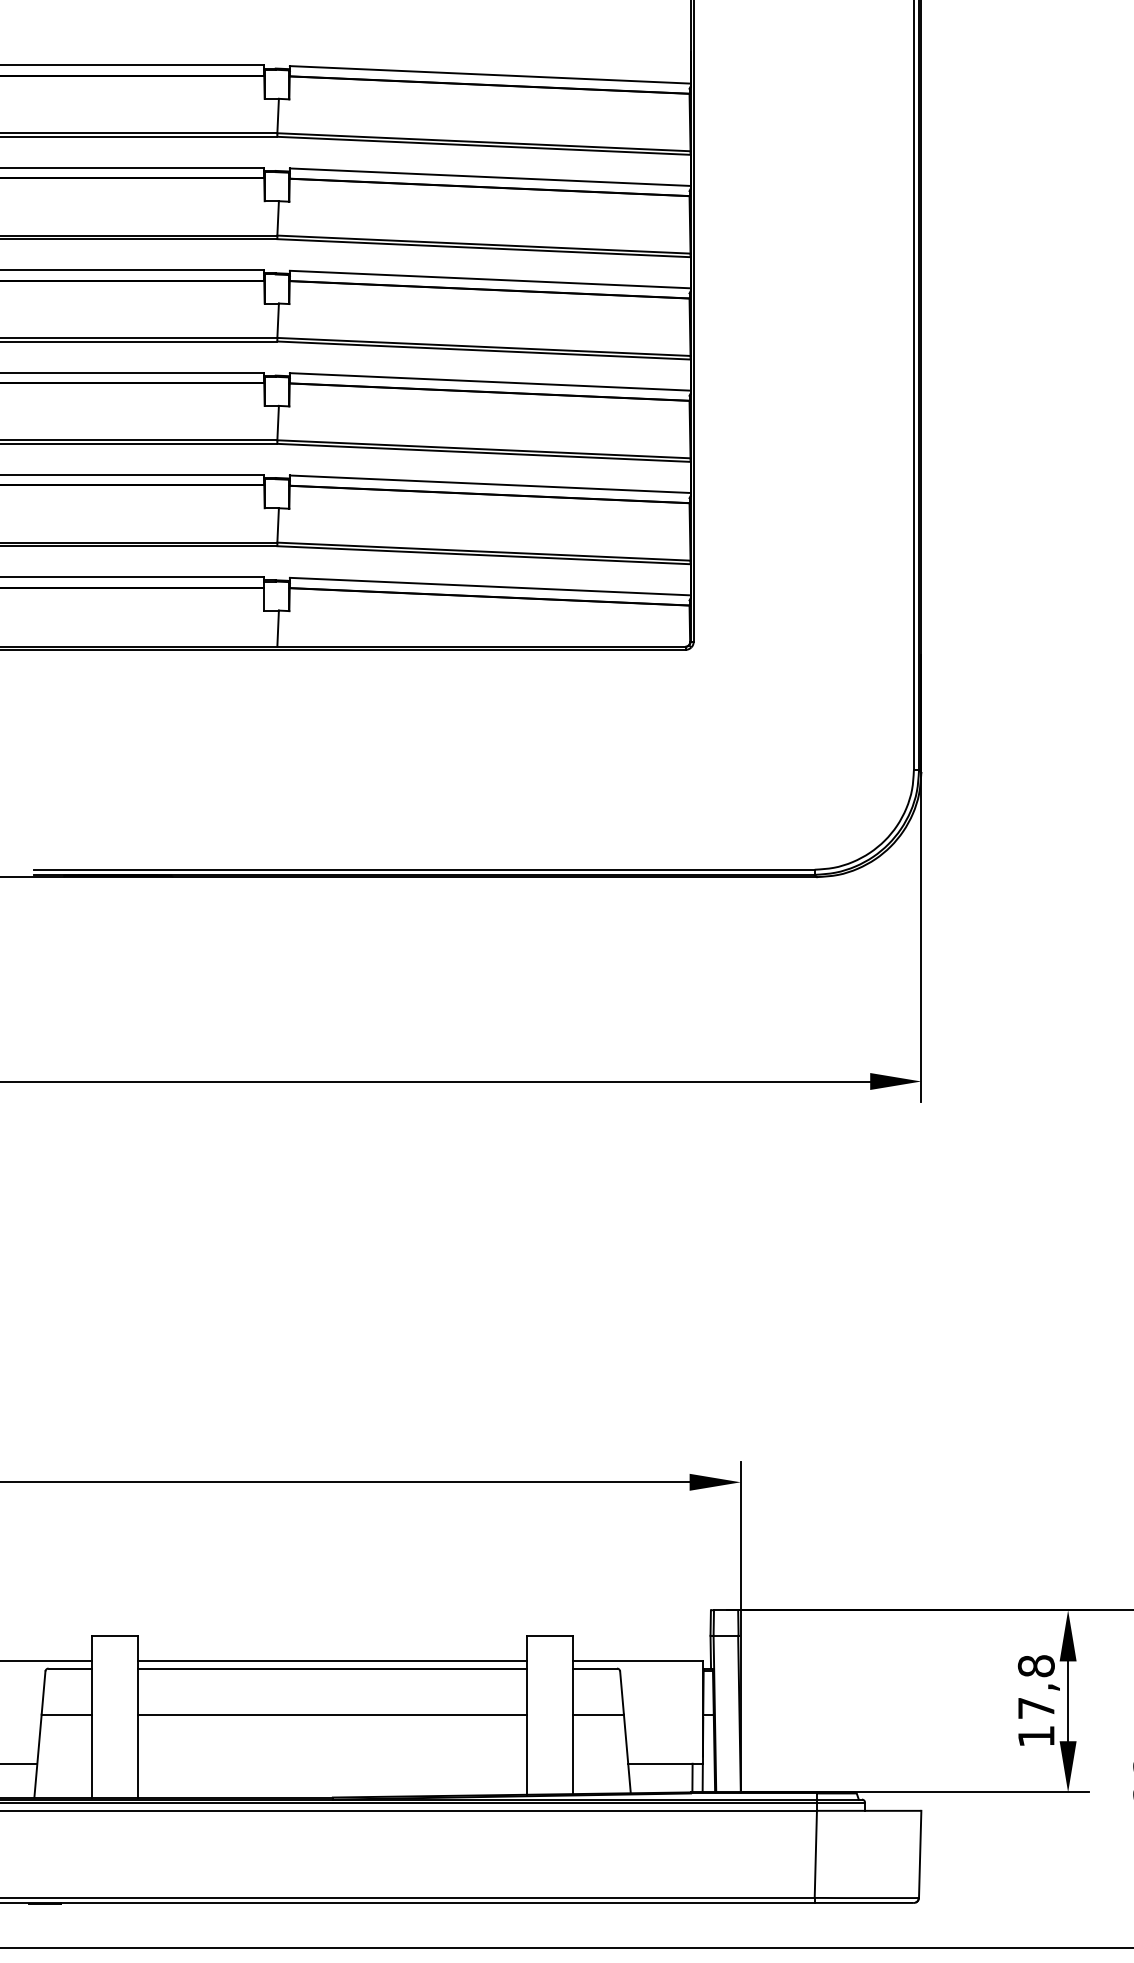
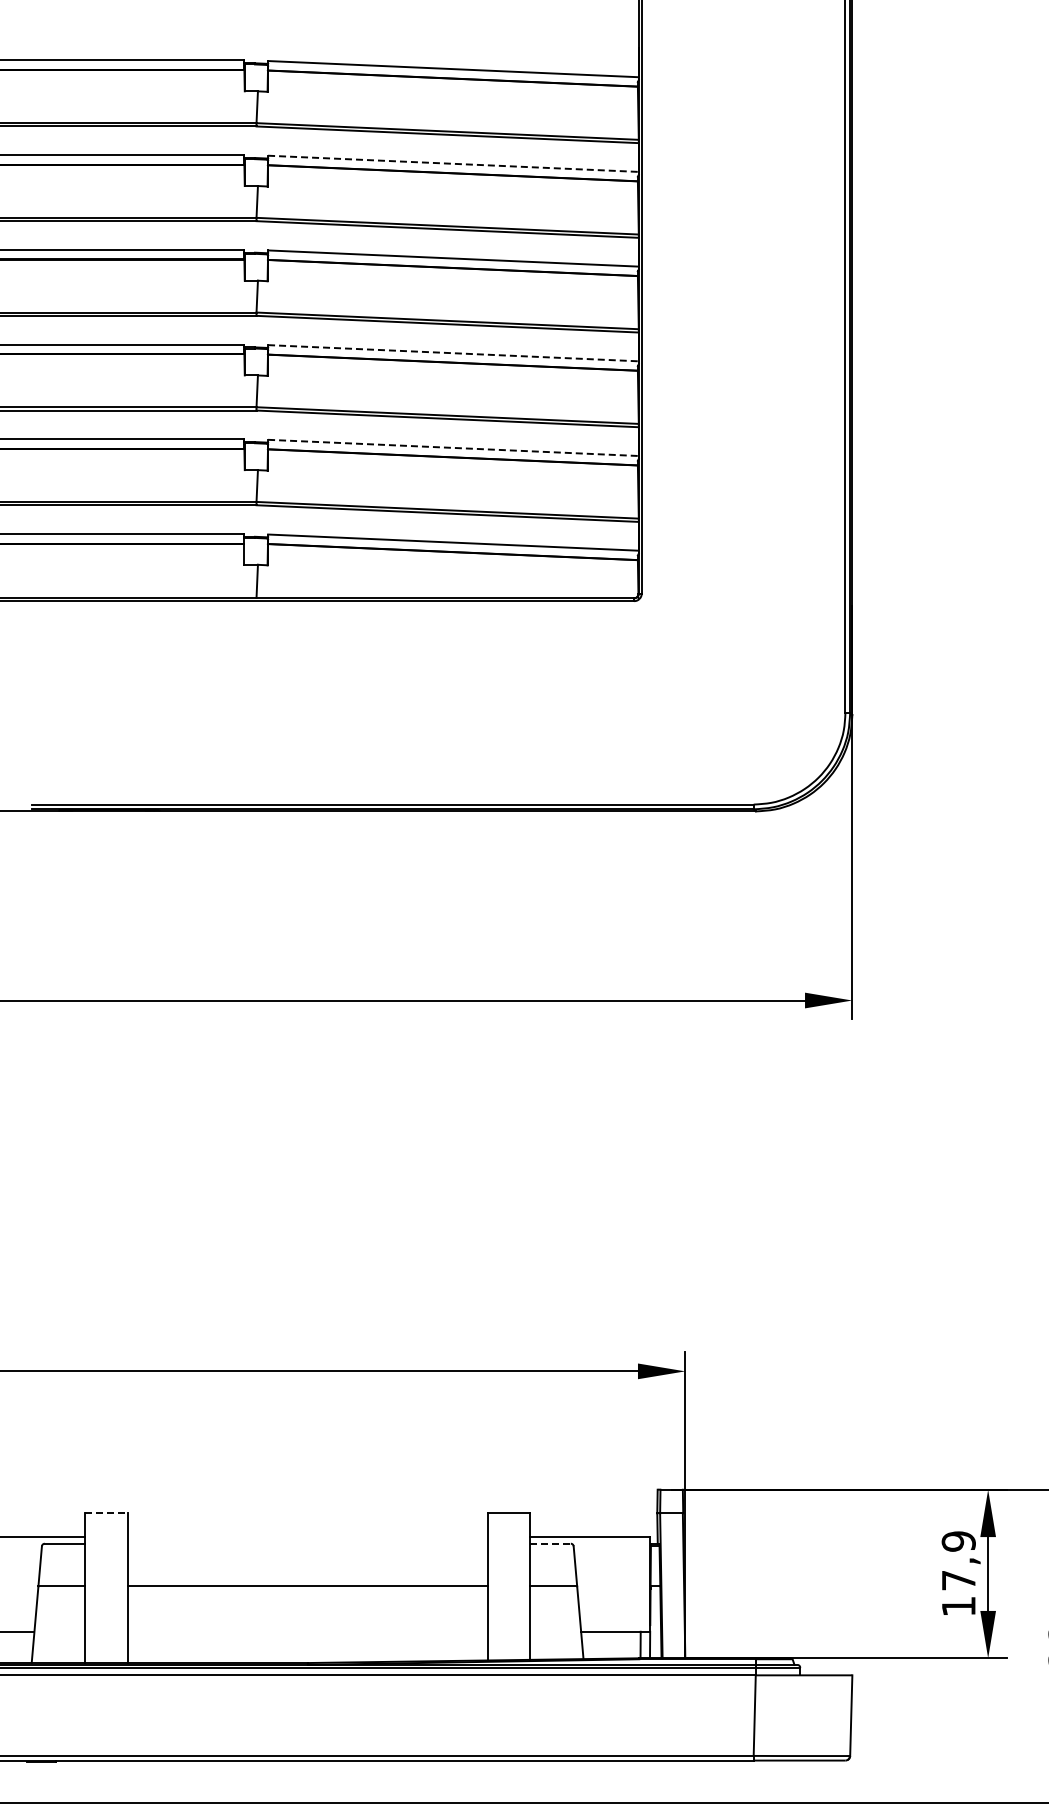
line: (490, 176) -> (453, 163), solid -> dashed
line: (490, 382) -> (453, 353), solid -> dashed
line: (490, 483) -> (453, 447), solid -> dashed
line: (116, 1635) -> (107, 1513), solid -> dashed
line: (332, 1661) -> (307, 1537), removed
text: (1036, 1666) -> (958, 1541), 17,8 -> 17,9
line: (332, 1668) -> (307, 1543), removed
line: (596, 1668) -> (551, 1543), solid -> dashed

